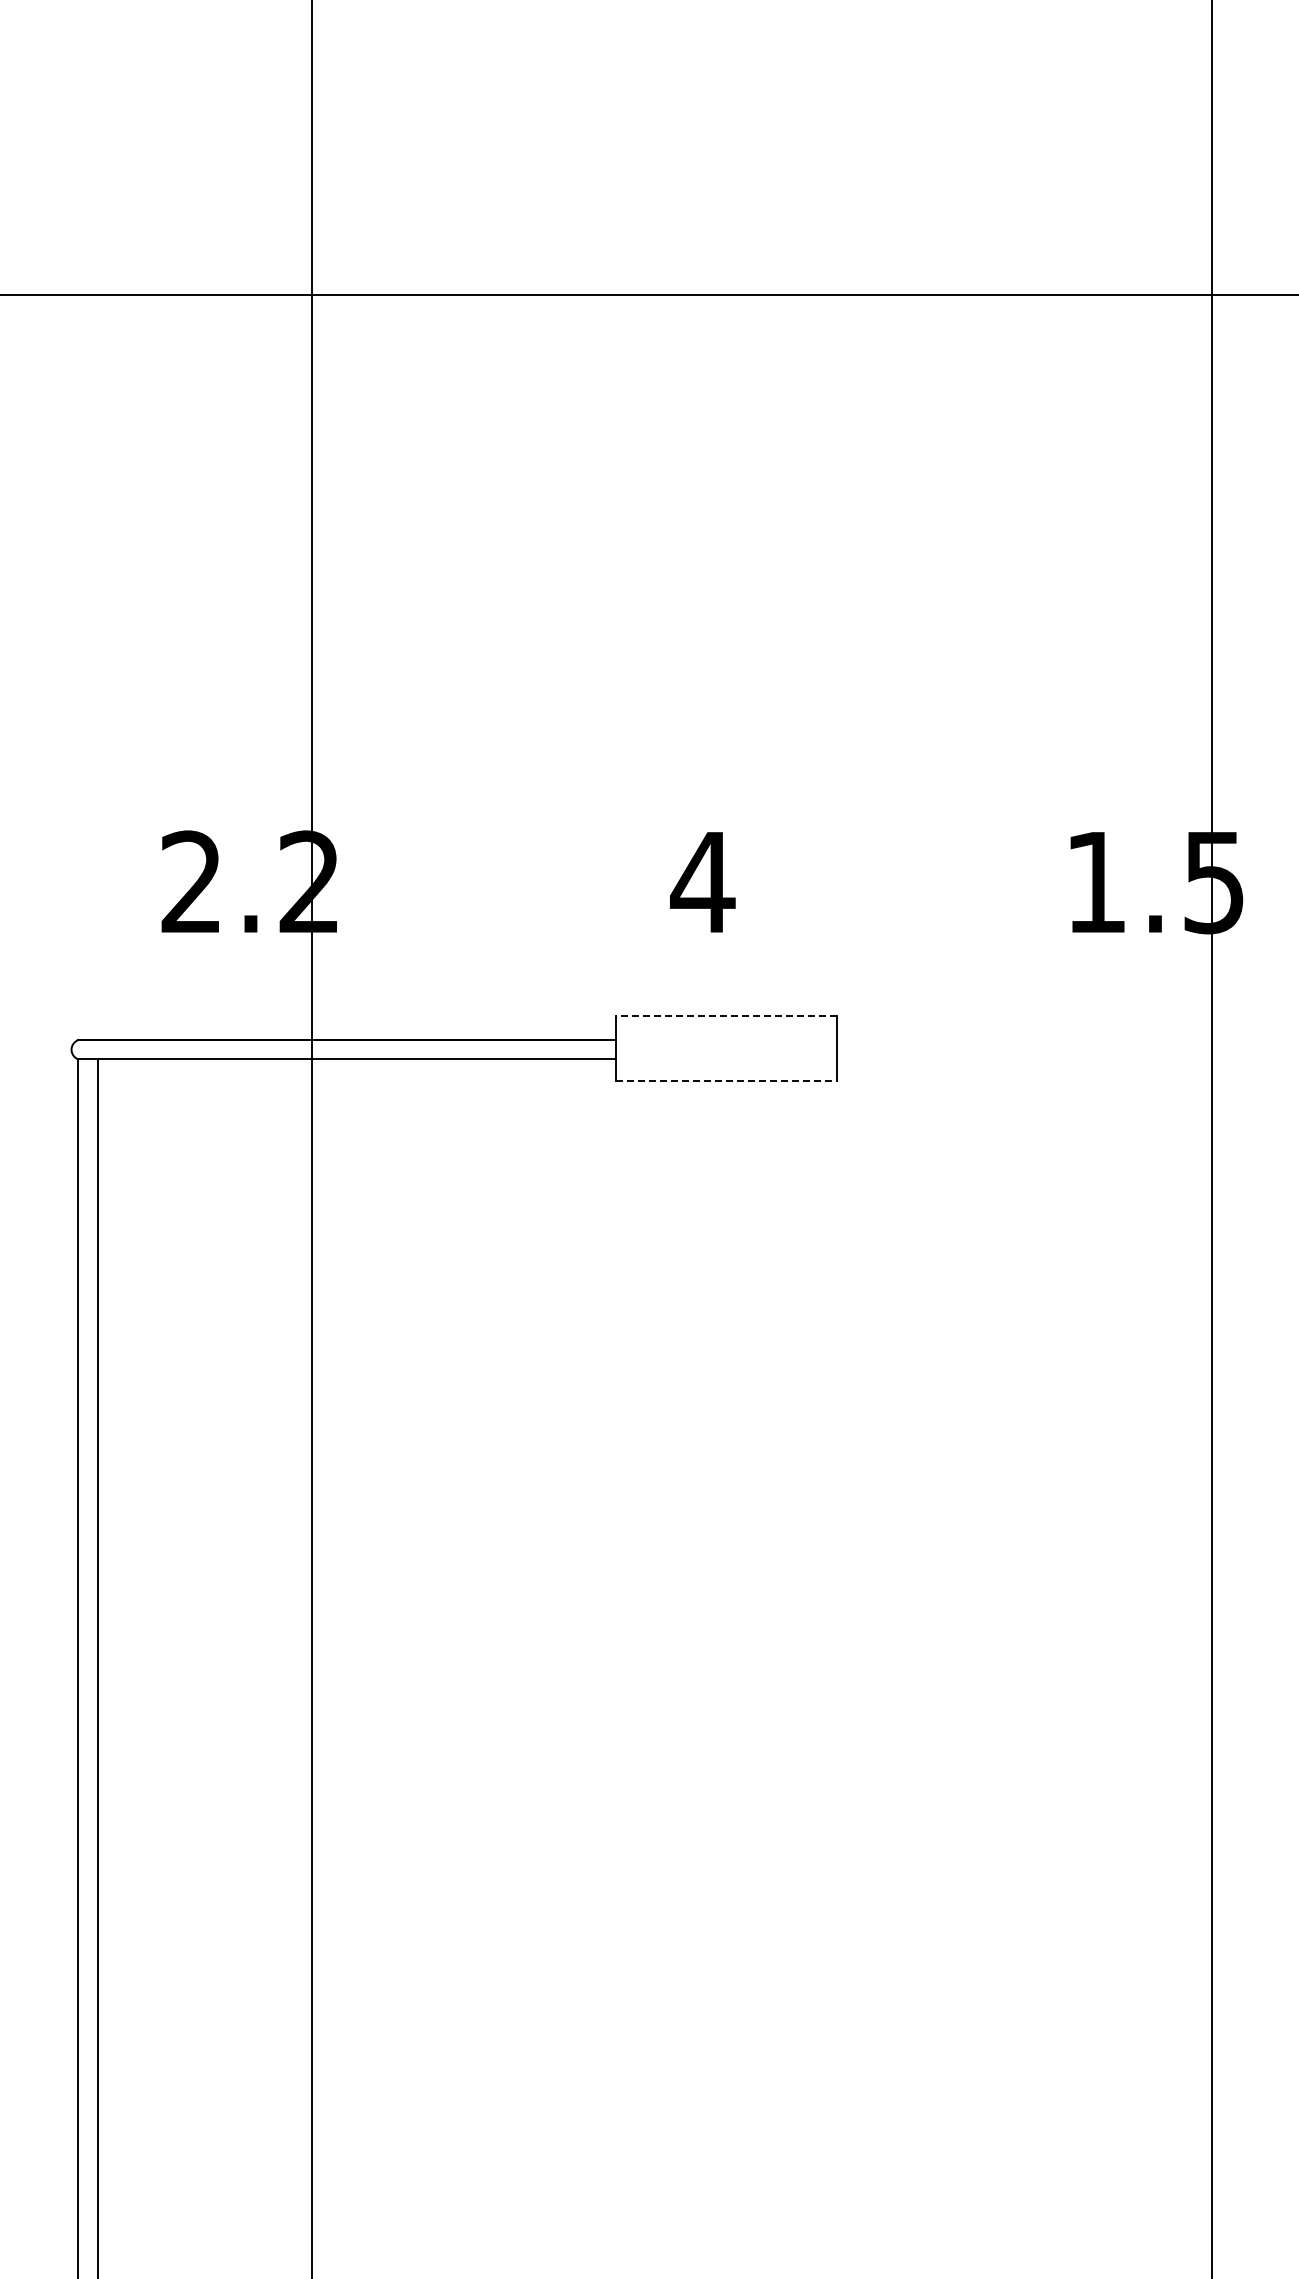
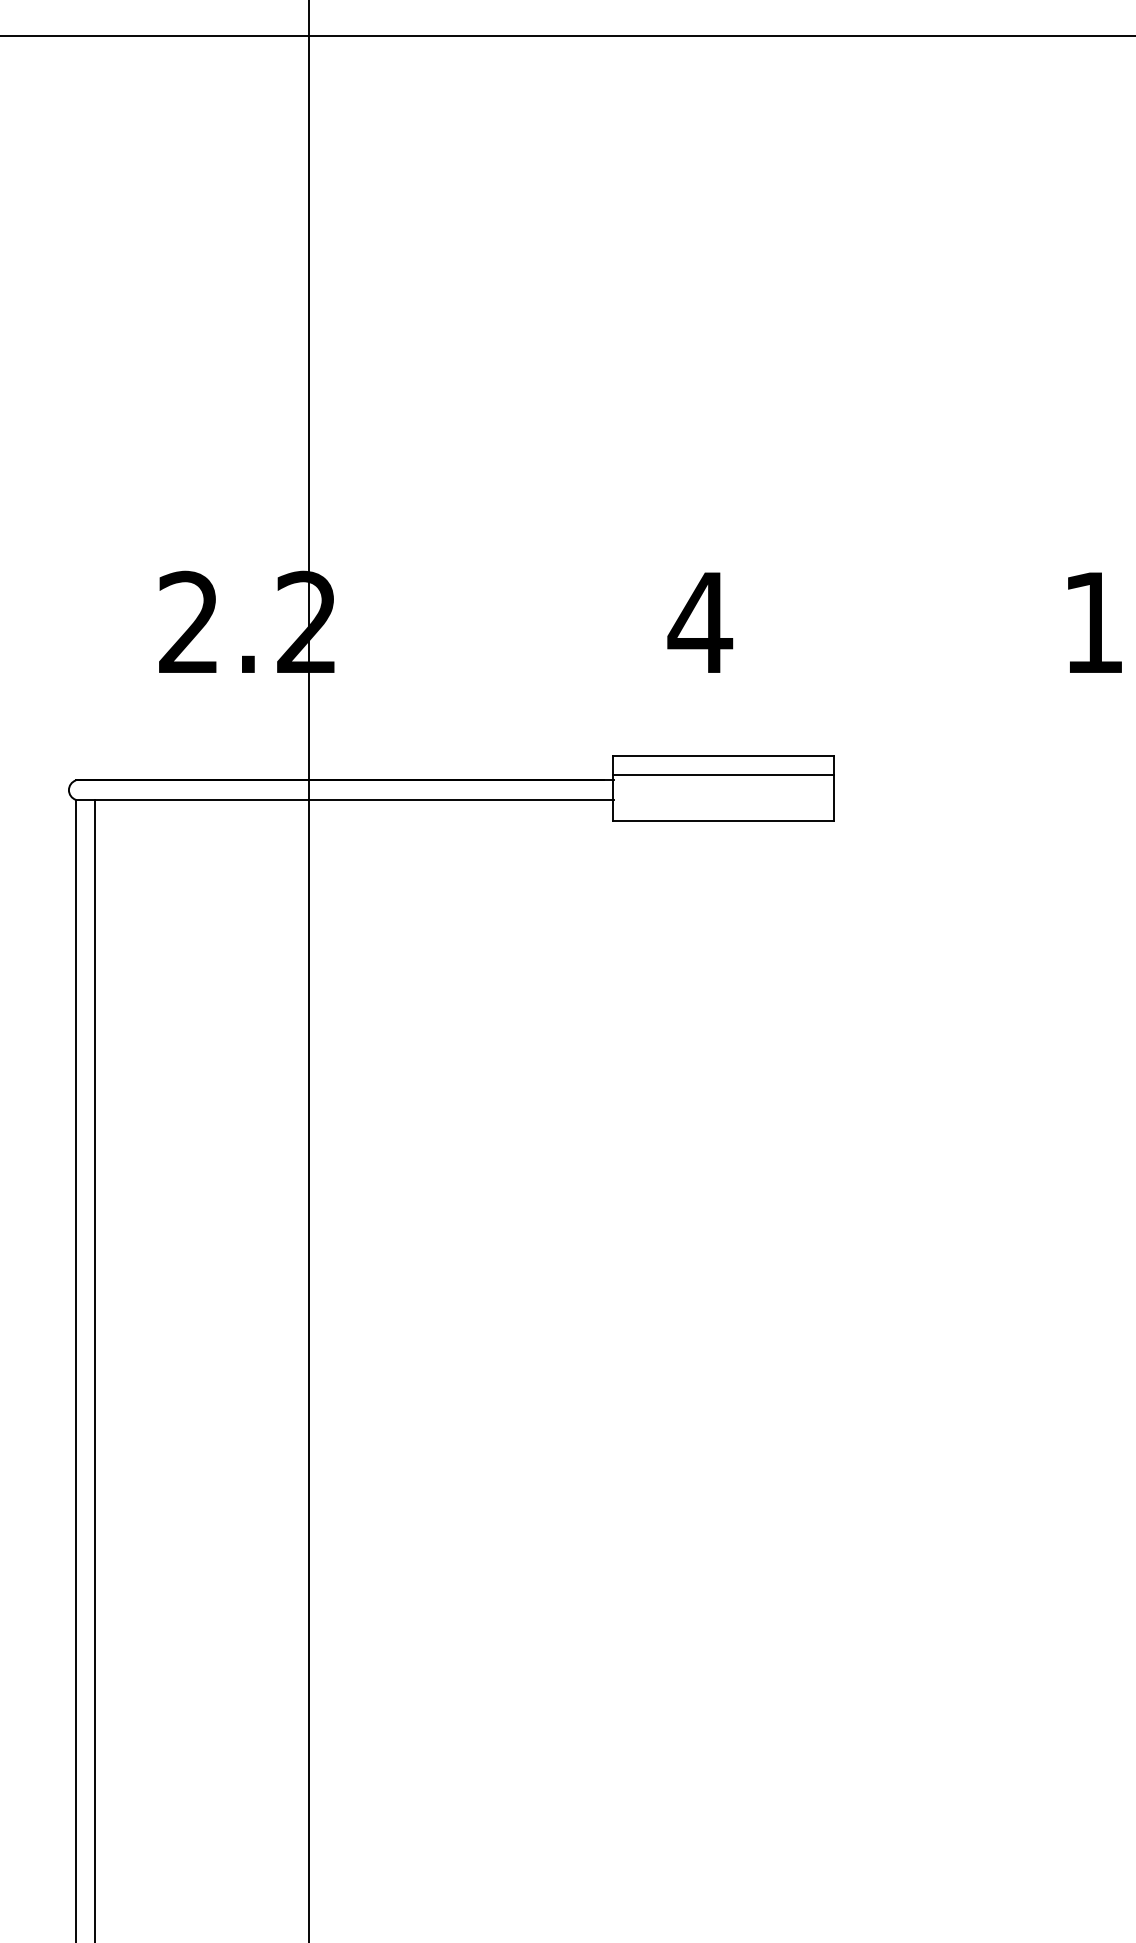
line: (726, 1015) -> (723, 755), dashed -> solid
line: (725, 1034) -> (722, 774), added
line: (726, 1081) -> (723, 821), dashed -> solid

